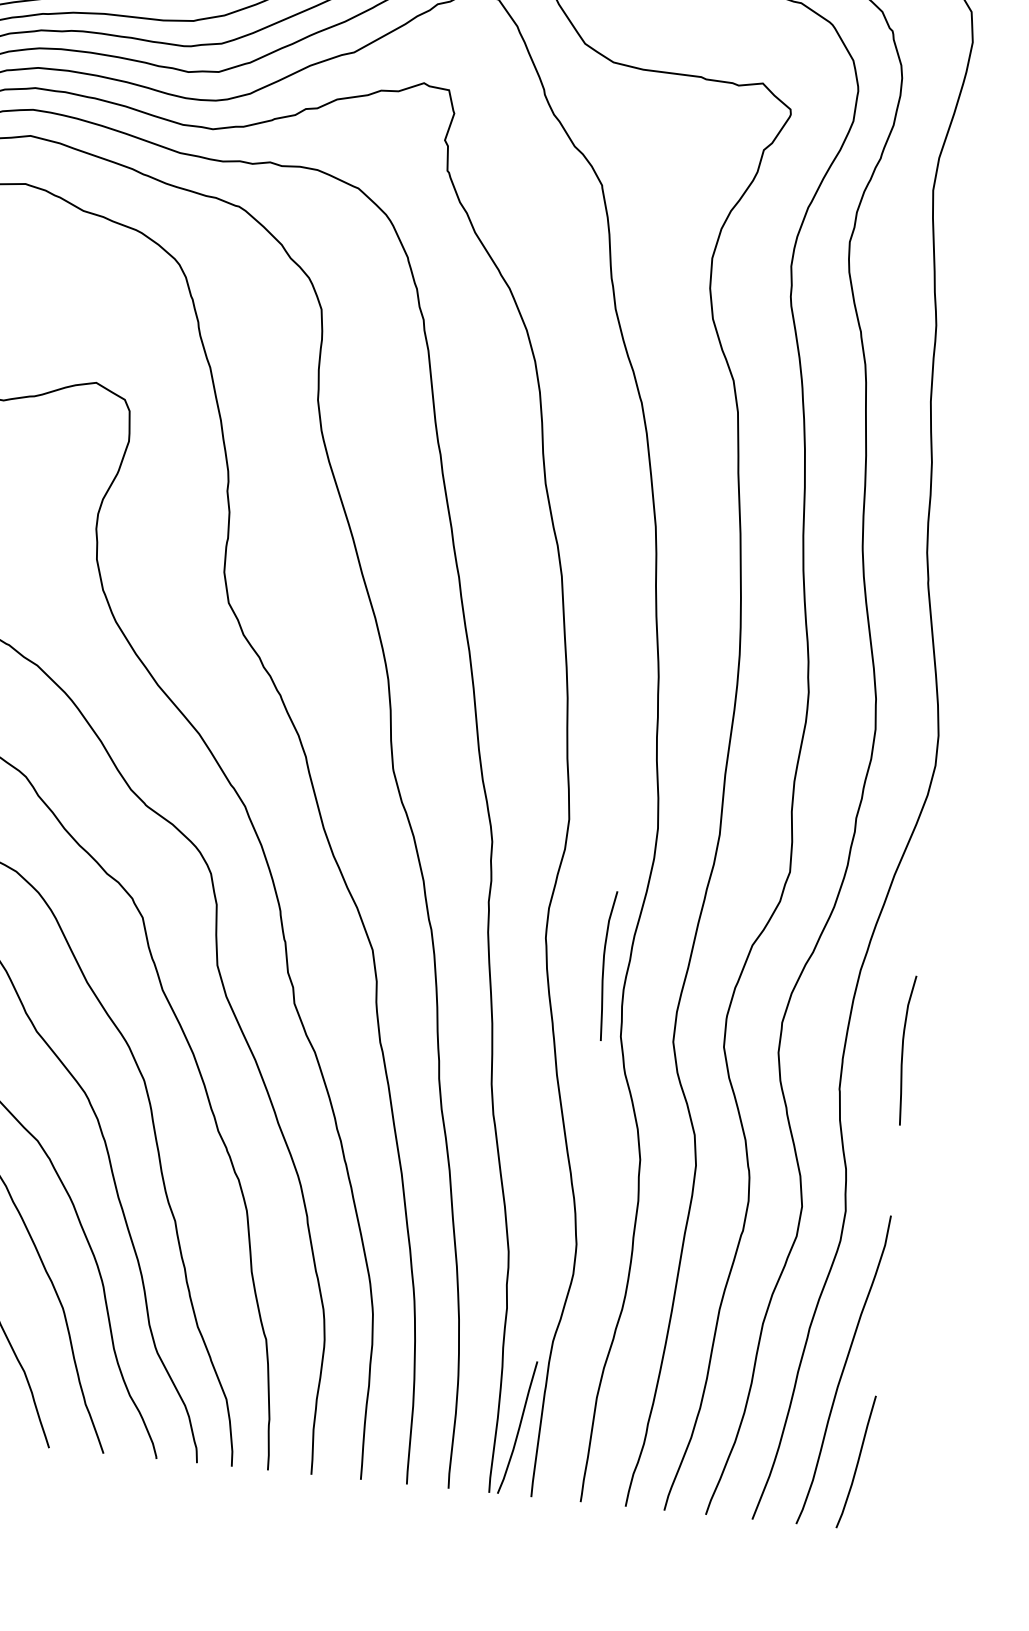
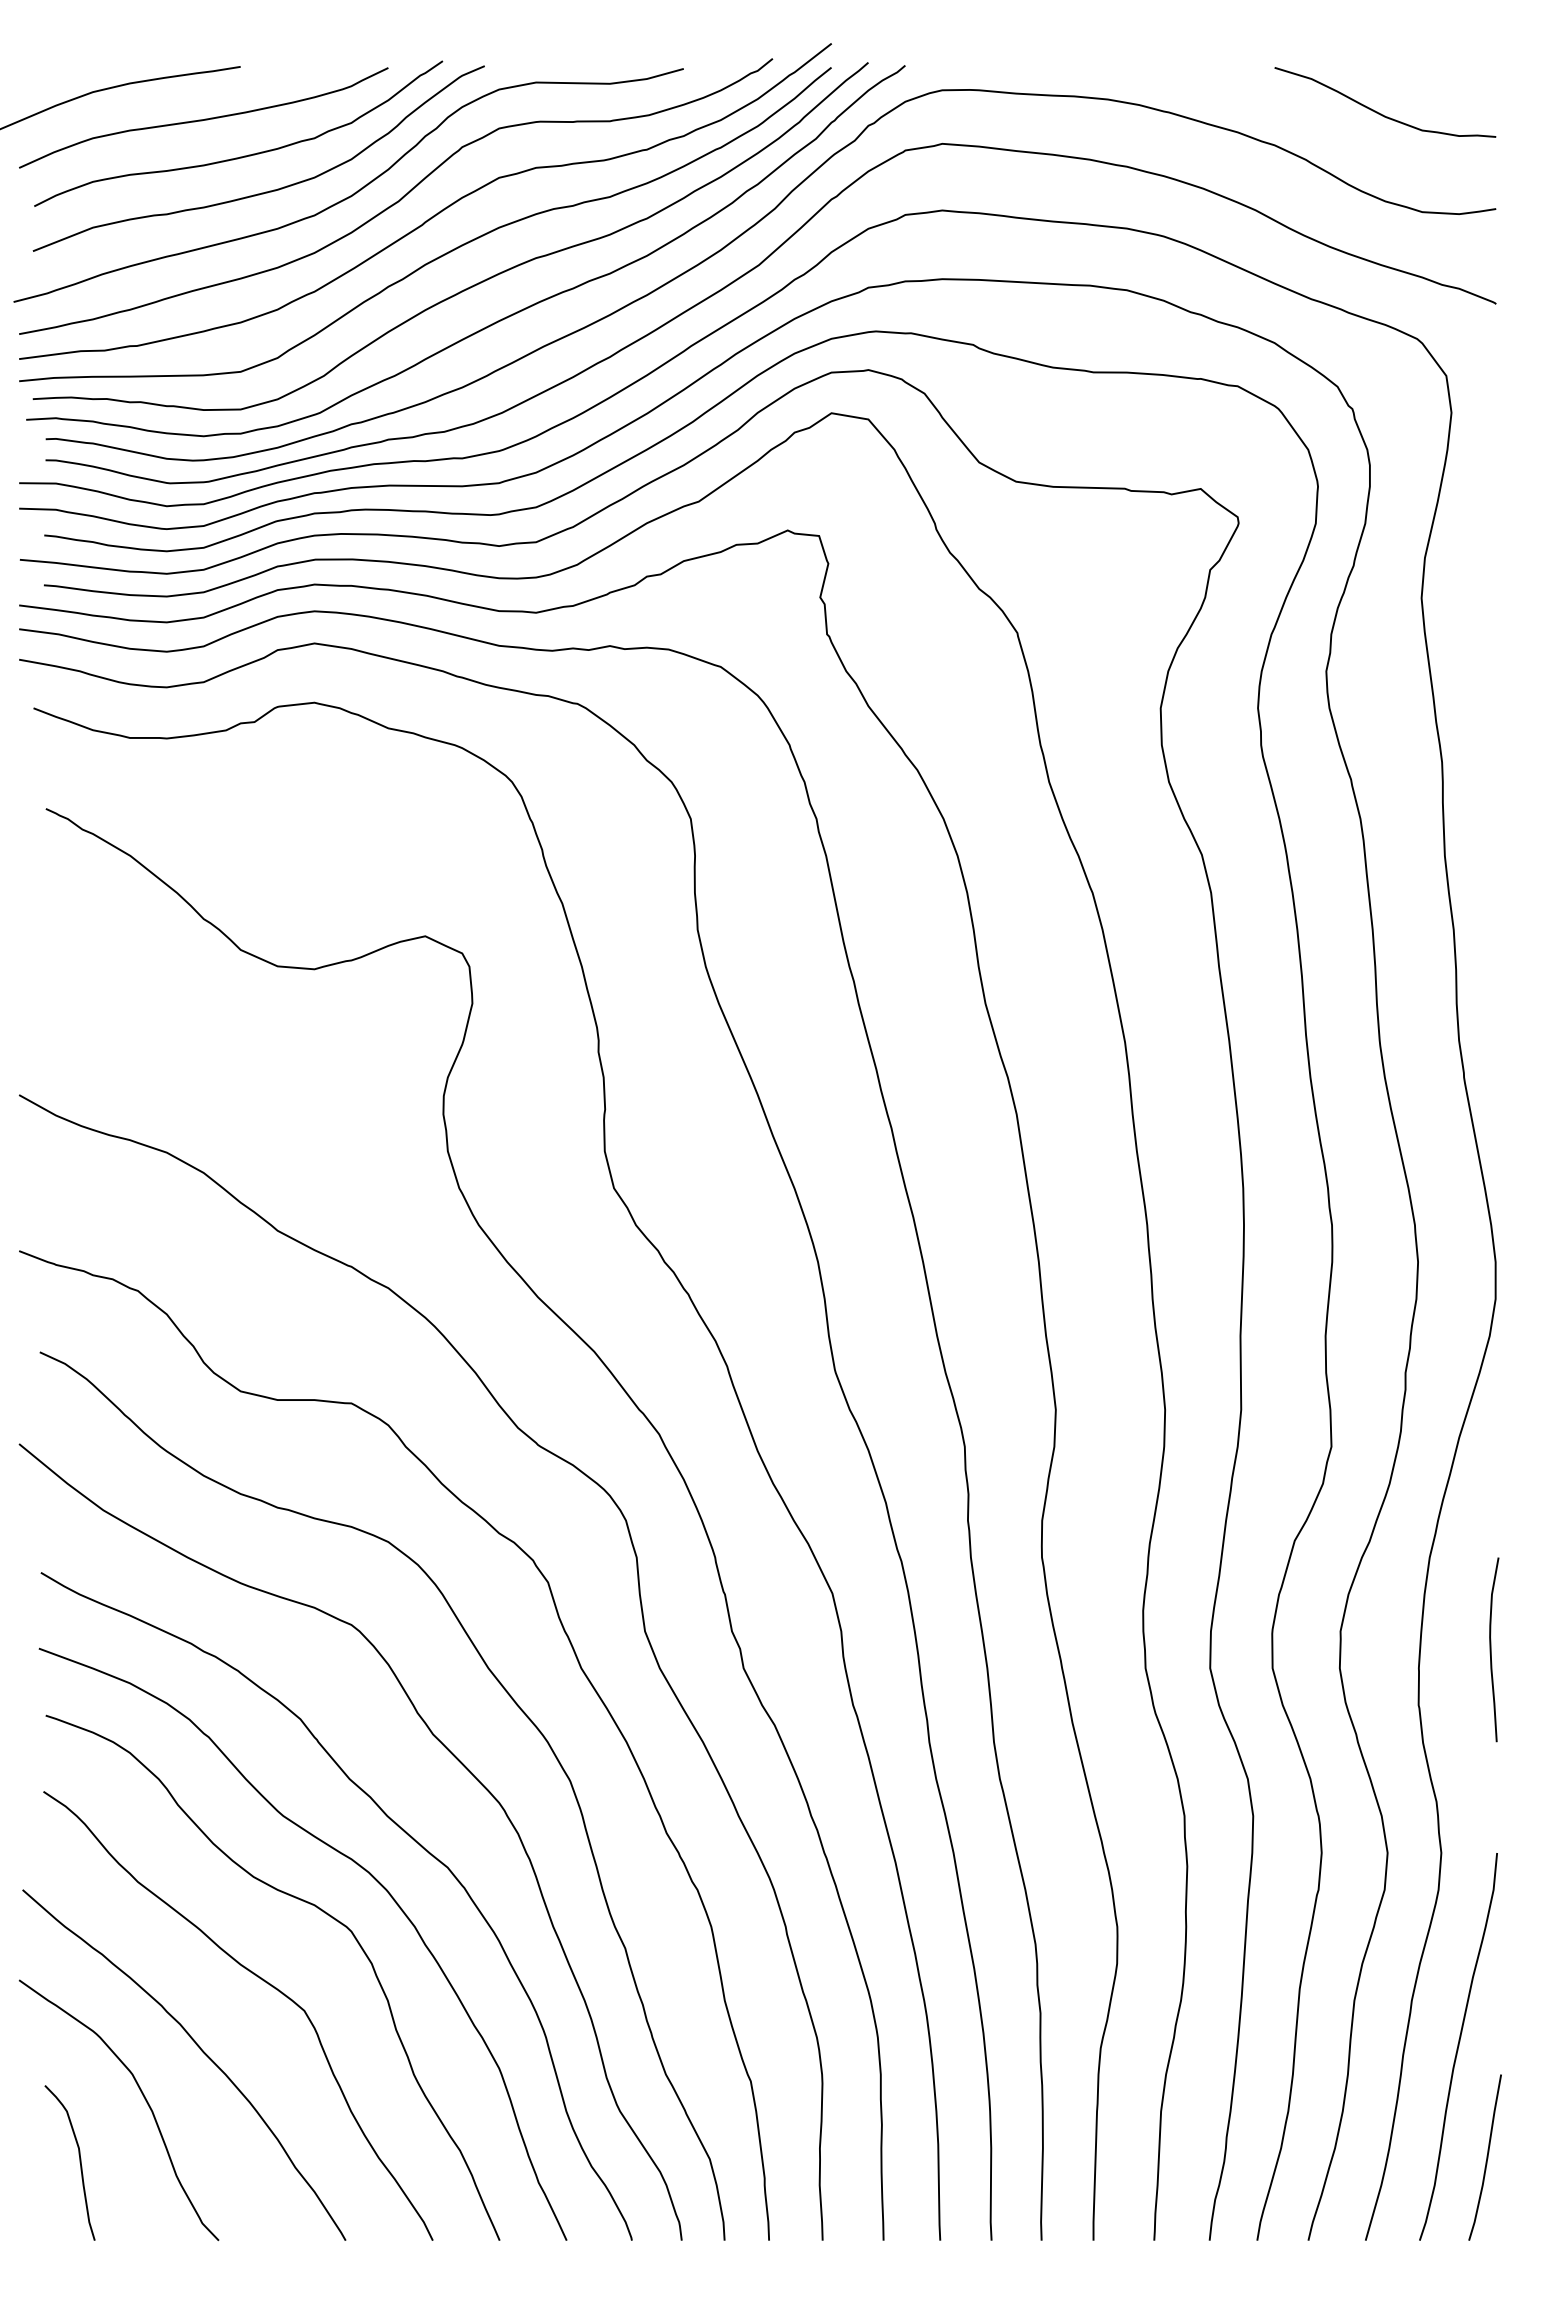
curve: (604, 965) -> (1116, 1583), removed
curve: (518, 1427) -> (1069, 2157), removed

